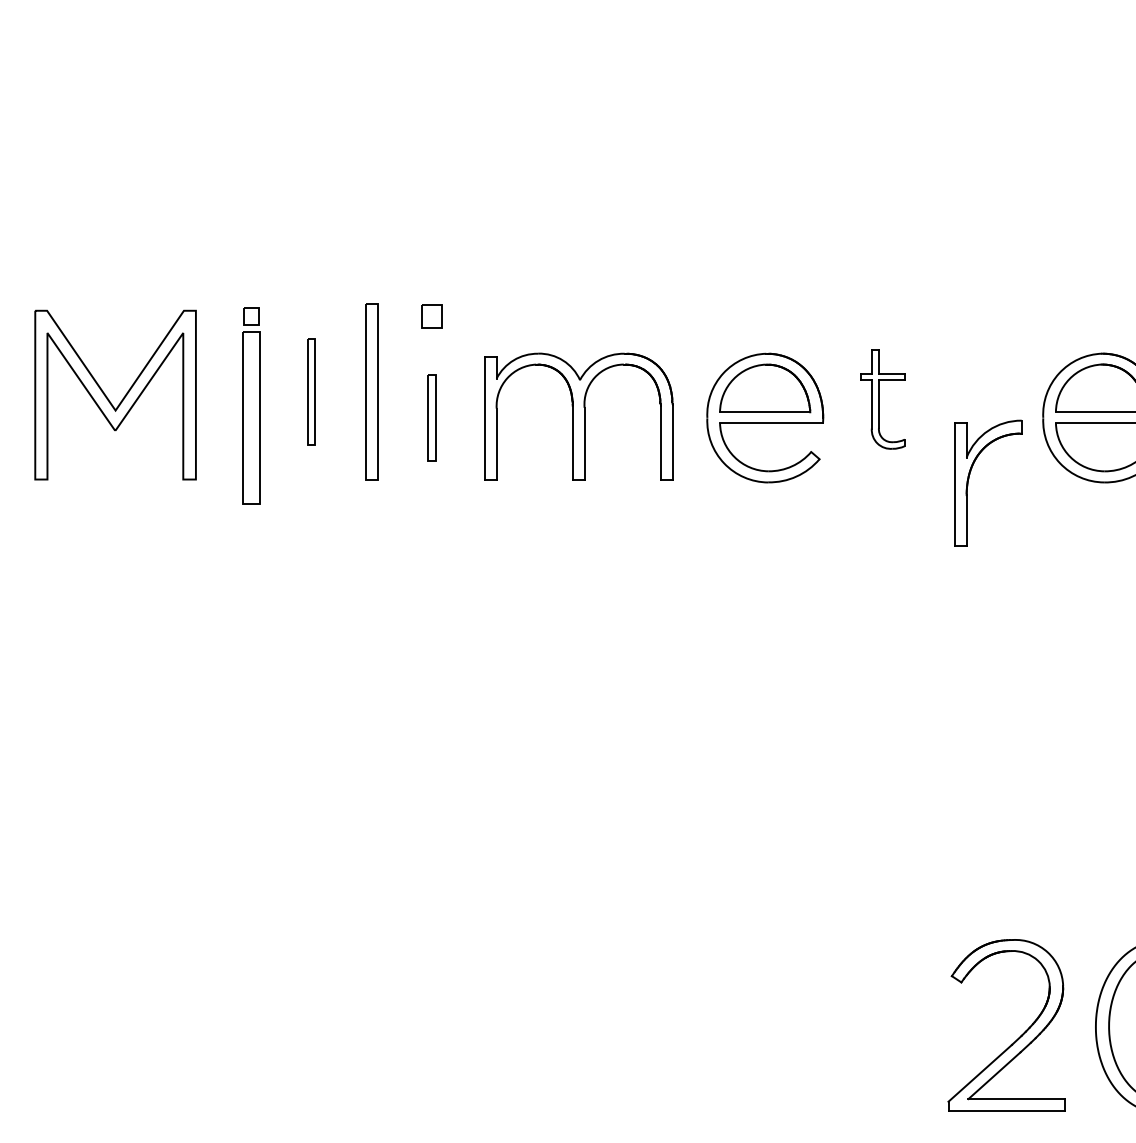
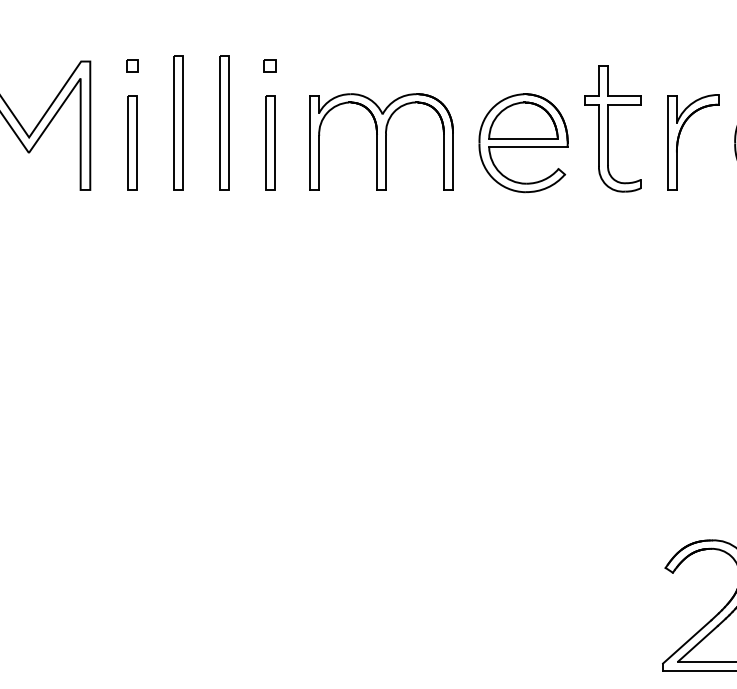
part: (432, 316) -> (270, 65), size x0.71
part: (311, 391) -> (178, 122), size x1.67
part: (882, 399) -> (612, 129), size x1.67
part: (250, 418) -> (131, 143), size x0.71
part: (431, 418) -> (269, 143), size x1.43
part: (969, 479) -> (679, 139), moved

